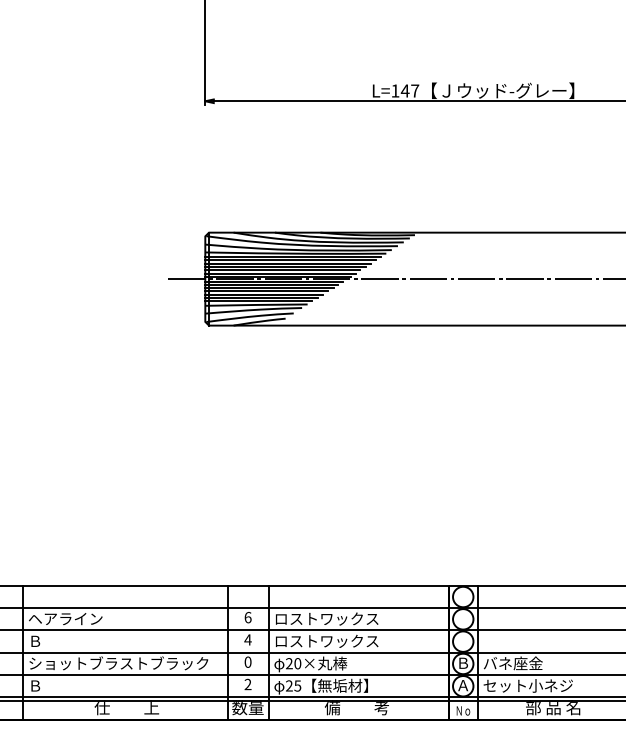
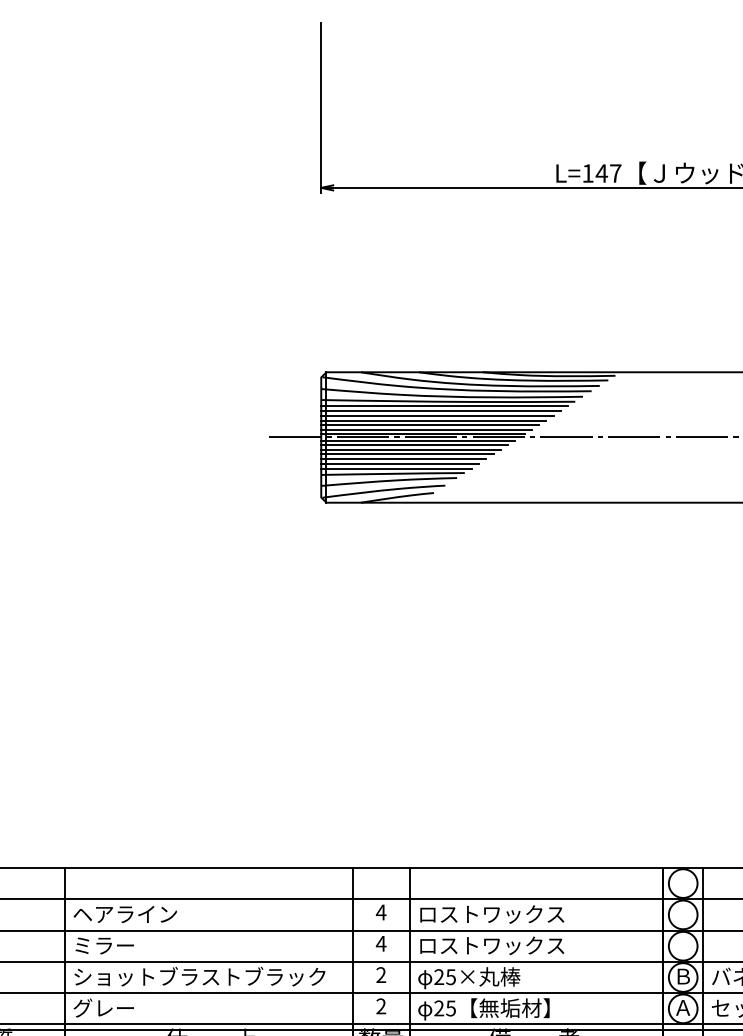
text: (247, 617) -> (380, 912), 6 -> 4
text: (50, 641) -> (104, 946), Ｂ -> ミラー
text: (247, 661) -> (380, 974), 0 -> 2
text: (297, 663) -> (450, 976), 20× -> 25×
text: (50, 685) -> (104, 1007), Ｂ -> グレー

